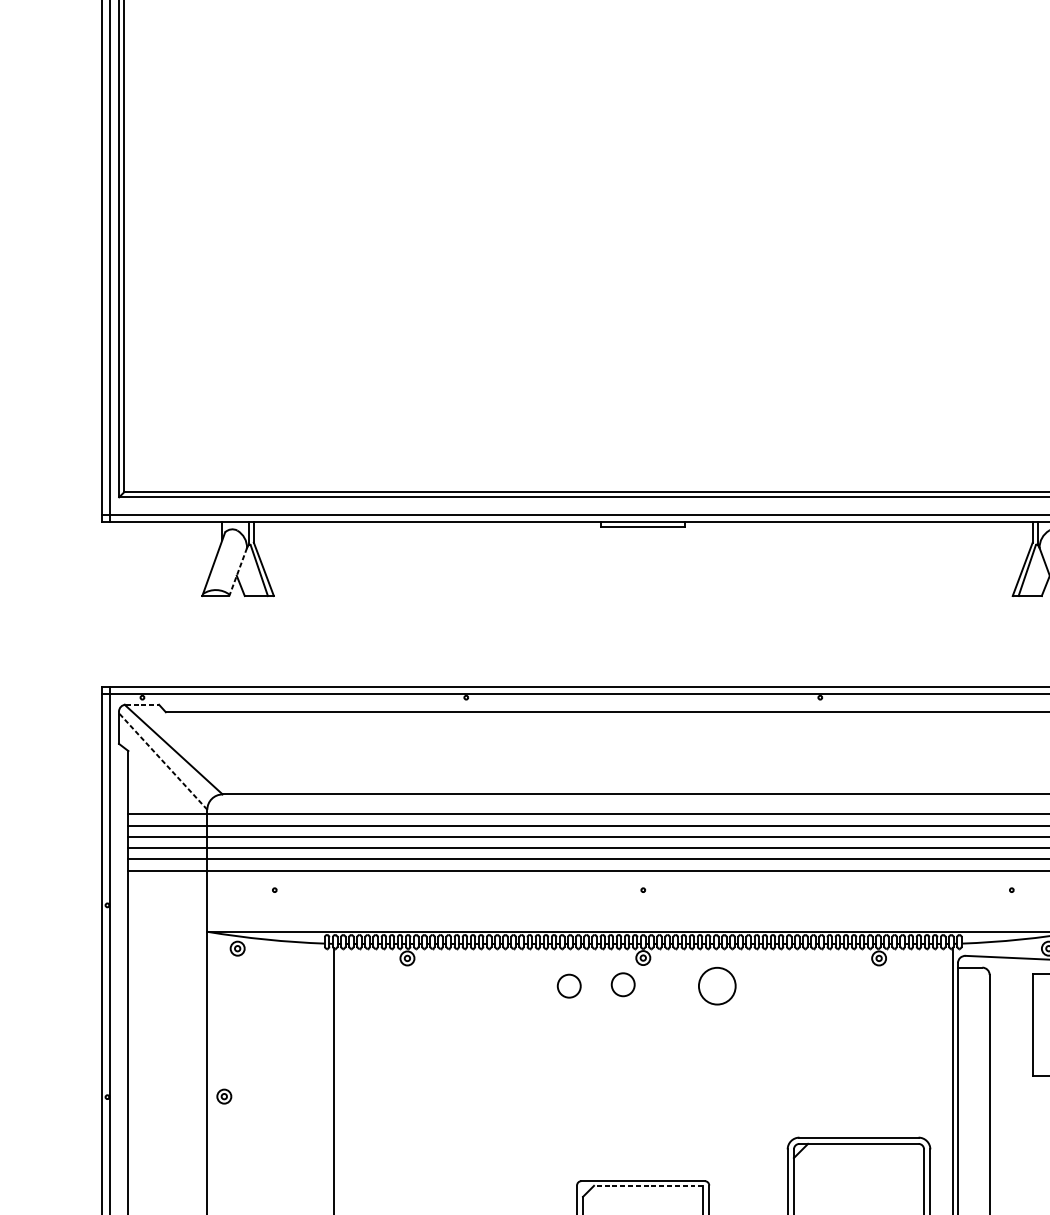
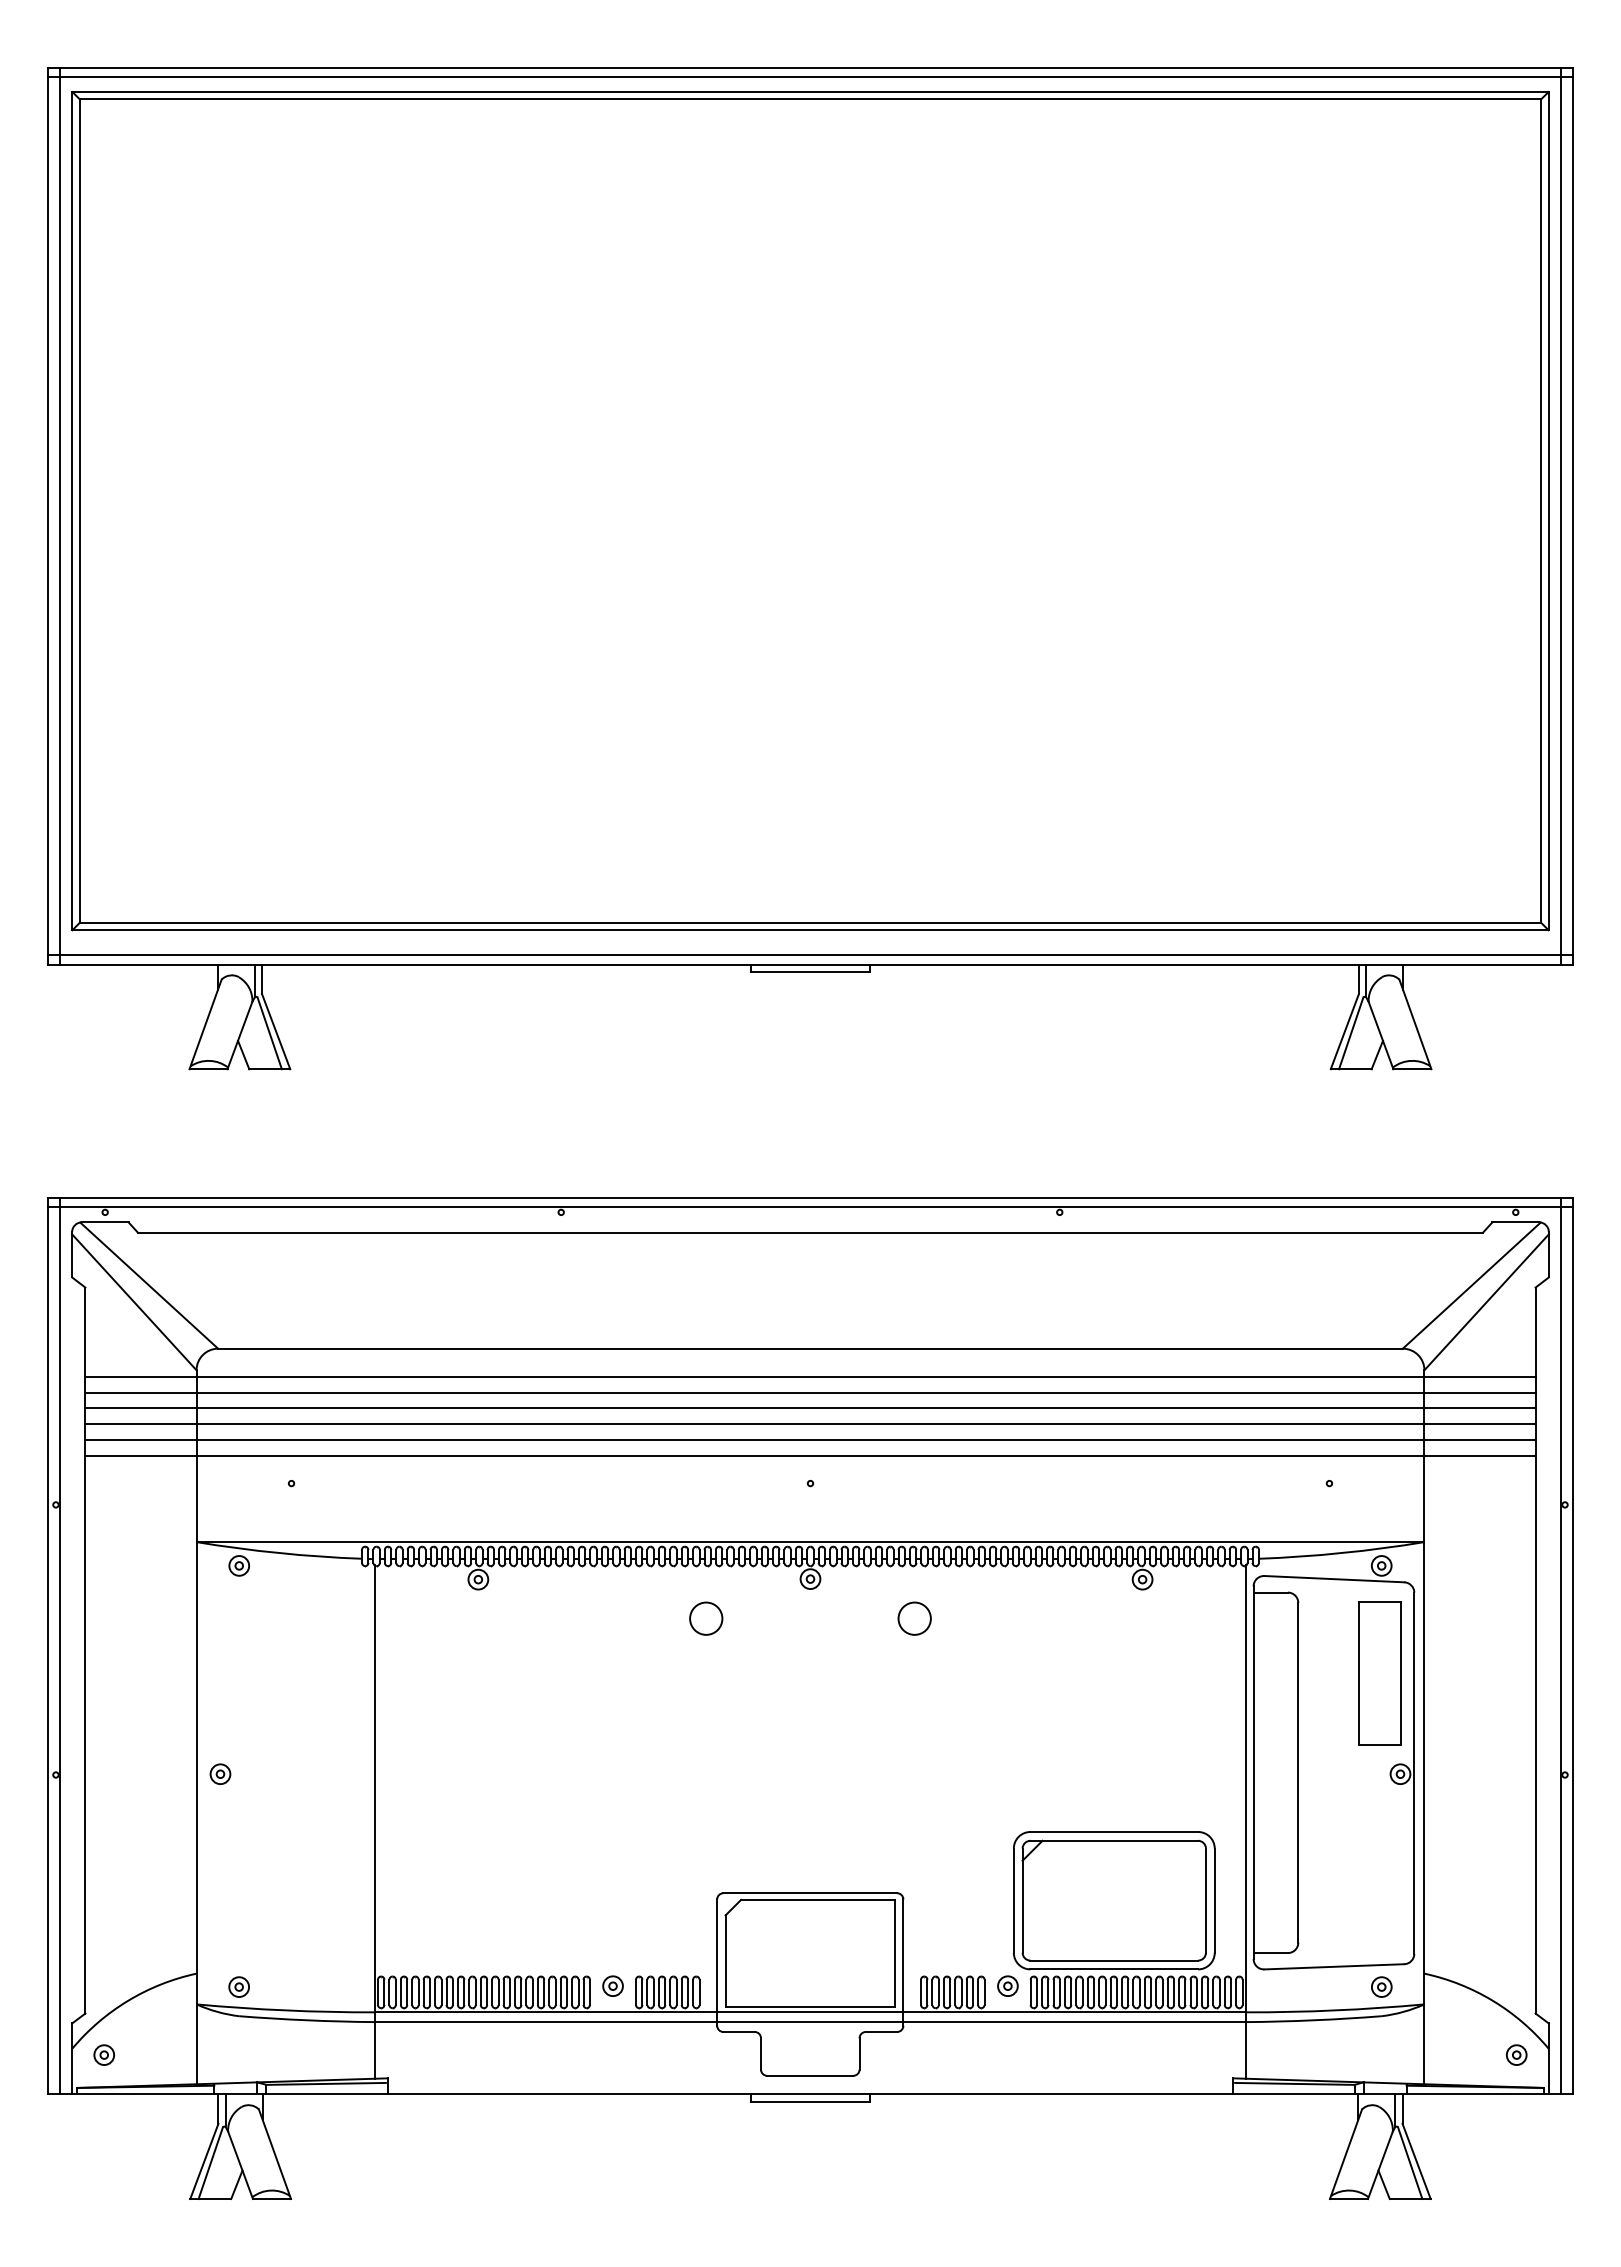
line: (238, 572) -> (240, 1035), dashed -> solid
line: (142, 704) -> (105, 1222), dashed -> solid
line: (163, 760) -> (134, 1301), dashed -> solid
circle: (623, 984) -> (782, 1616), removed
circle: (717, 986) -> (914, 1618), size x0.62
line: (648, 1185) -> (818, 1899), dashed -> solid

